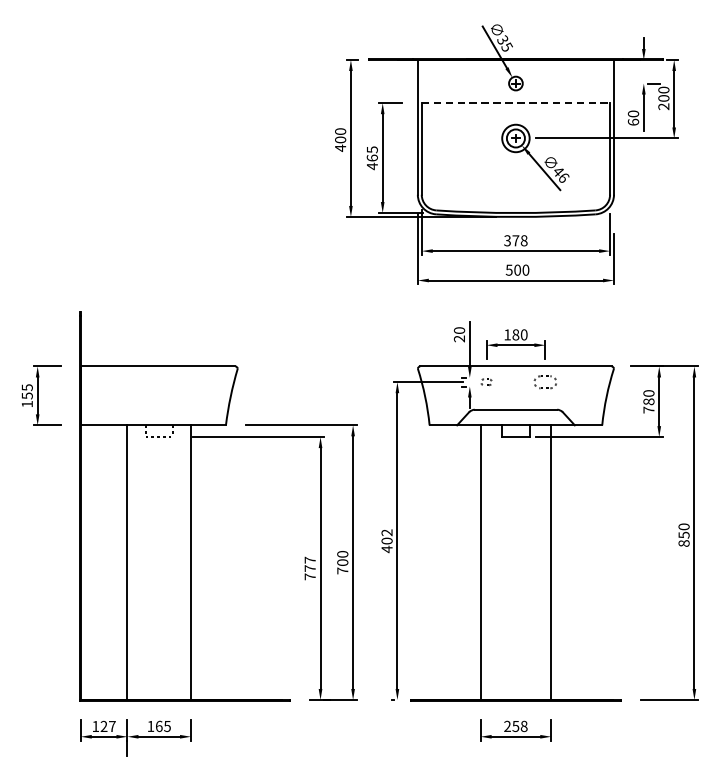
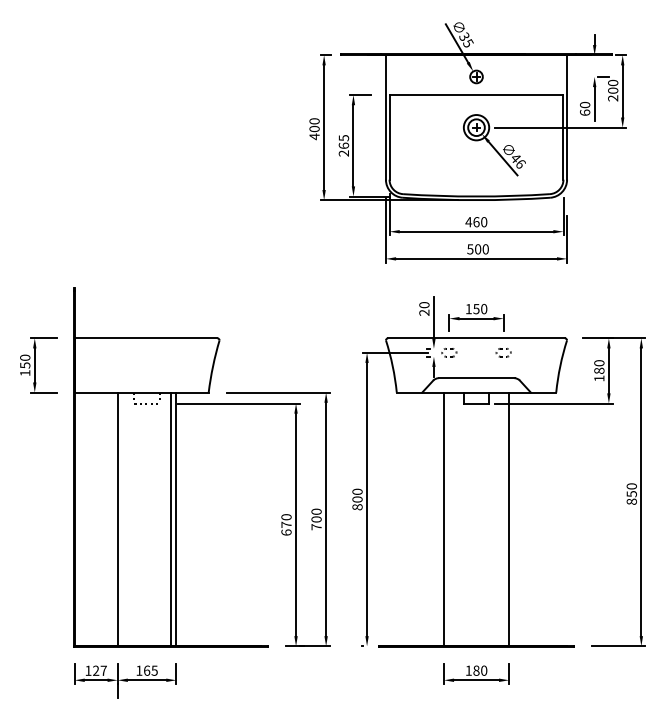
line: (515, 103) -> (476, 95), dashed -> solid
text: (371, 166) -> (343, 153), 465 -> 265
text: (515, 241) -> (476, 222), 378 -> 460
text: (515, 335) -> (476, 309), 180 -> 150
part: (486, 381) -> (449, 352), size x1.43
part: (545, 381) -> (503, 352), size x0.71
text: (27, 387) -> (25, 357), 155 -> 150
text: (649, 410) -> (599, 378), 780 -> 180
text: (387, 541) -> (357, 499), 402 -> 800
line: (185, 562) -> (171, 519), added
text: (310, 568) -> (286, 524), 777 -> 670
text: (515, 726) -> (476, 670), 258 -> 180

